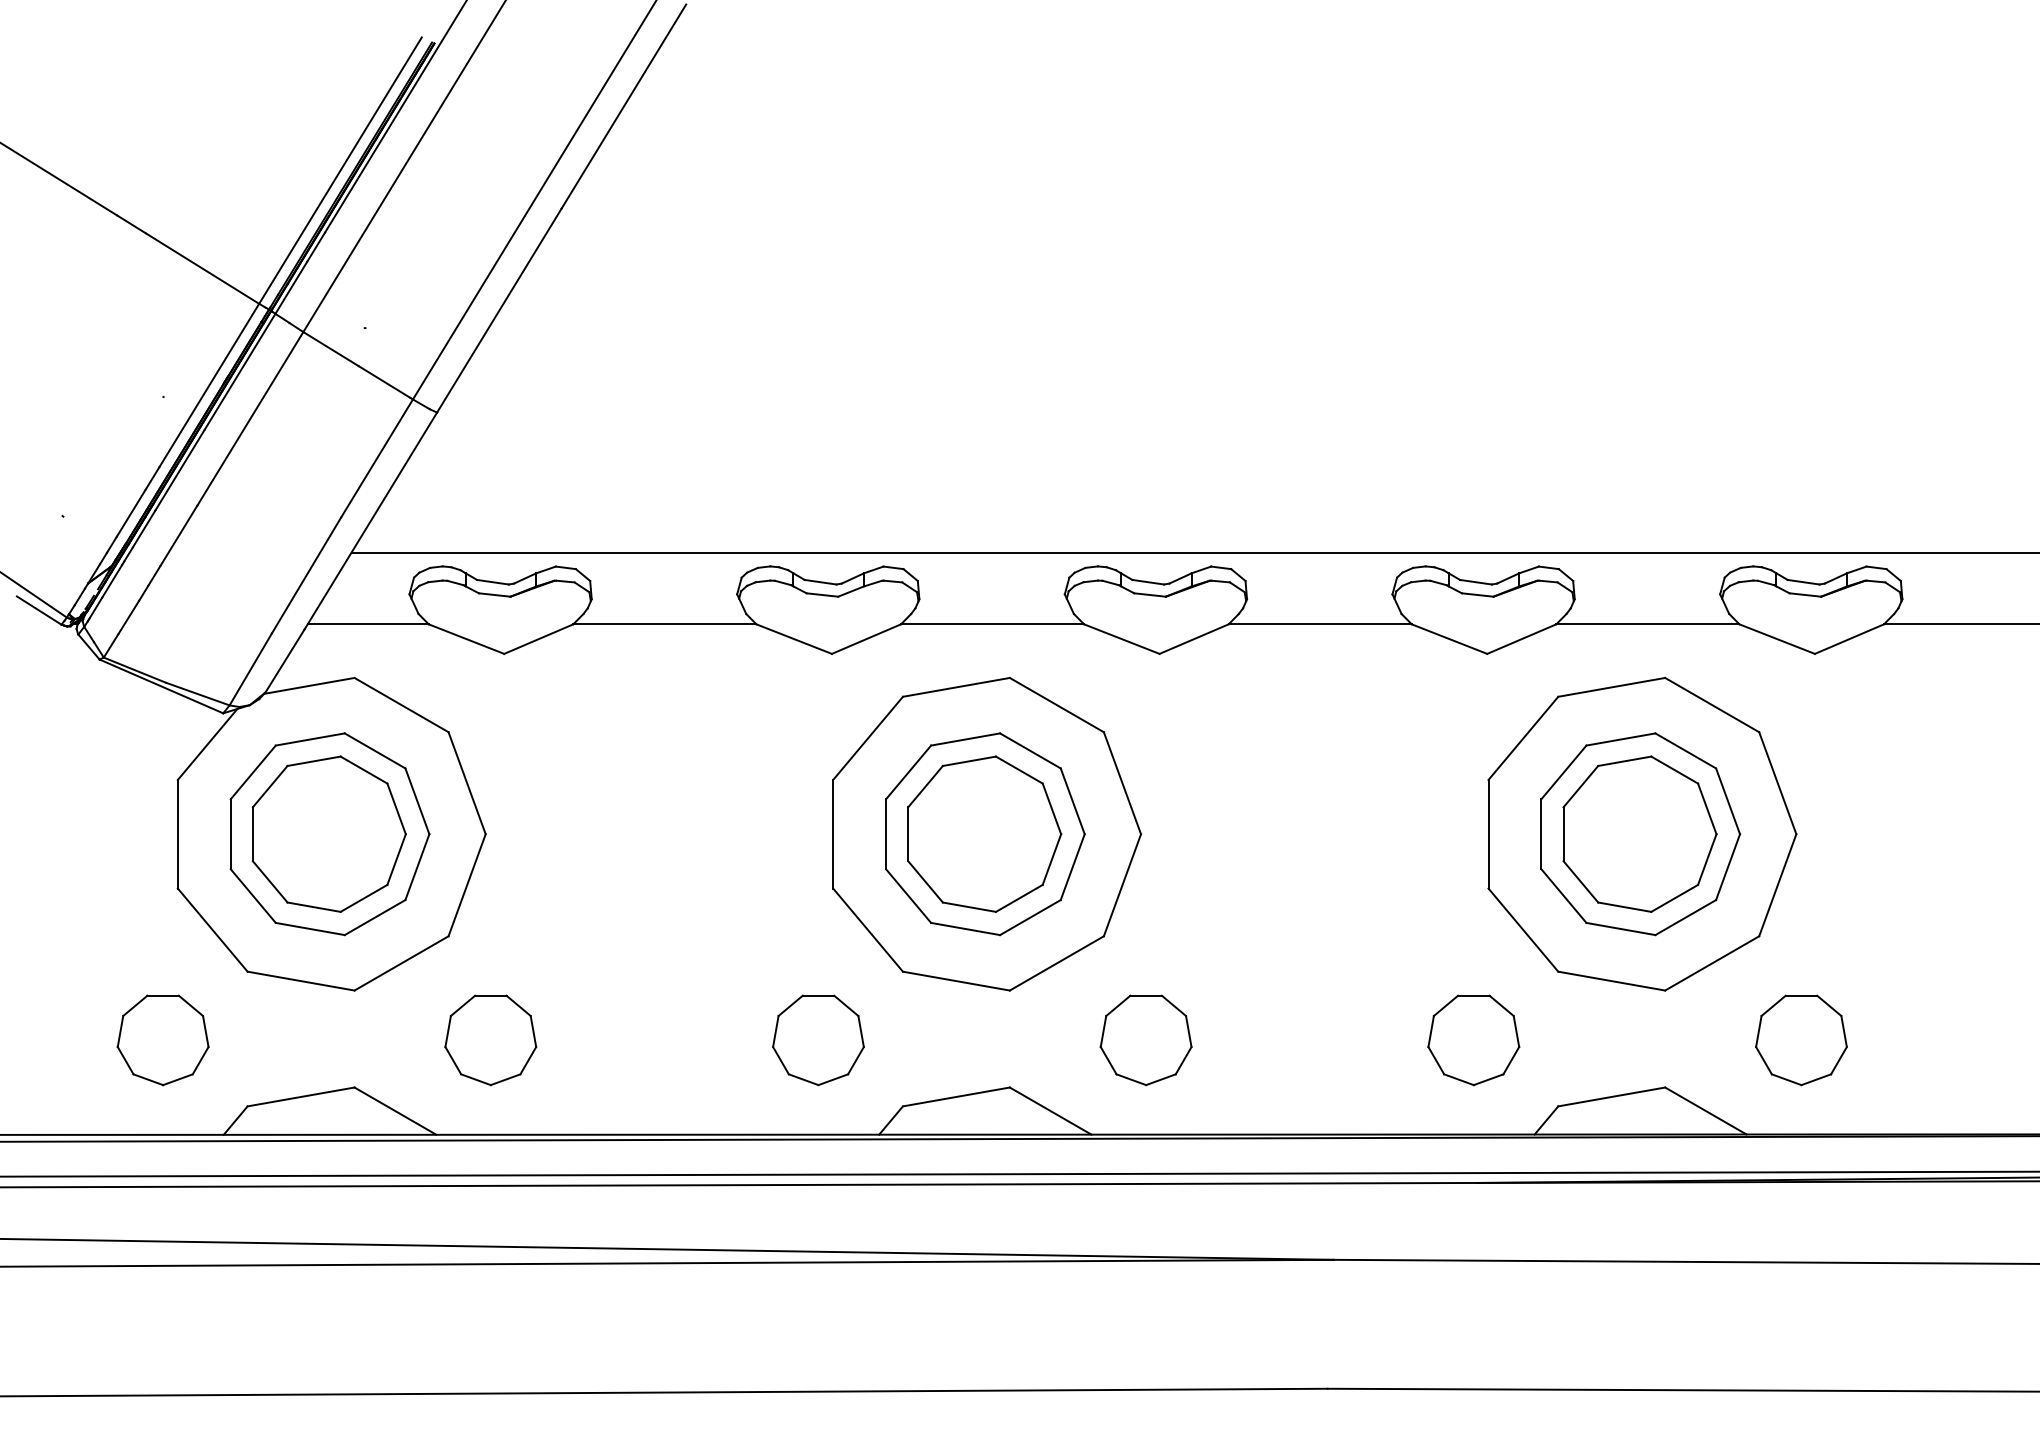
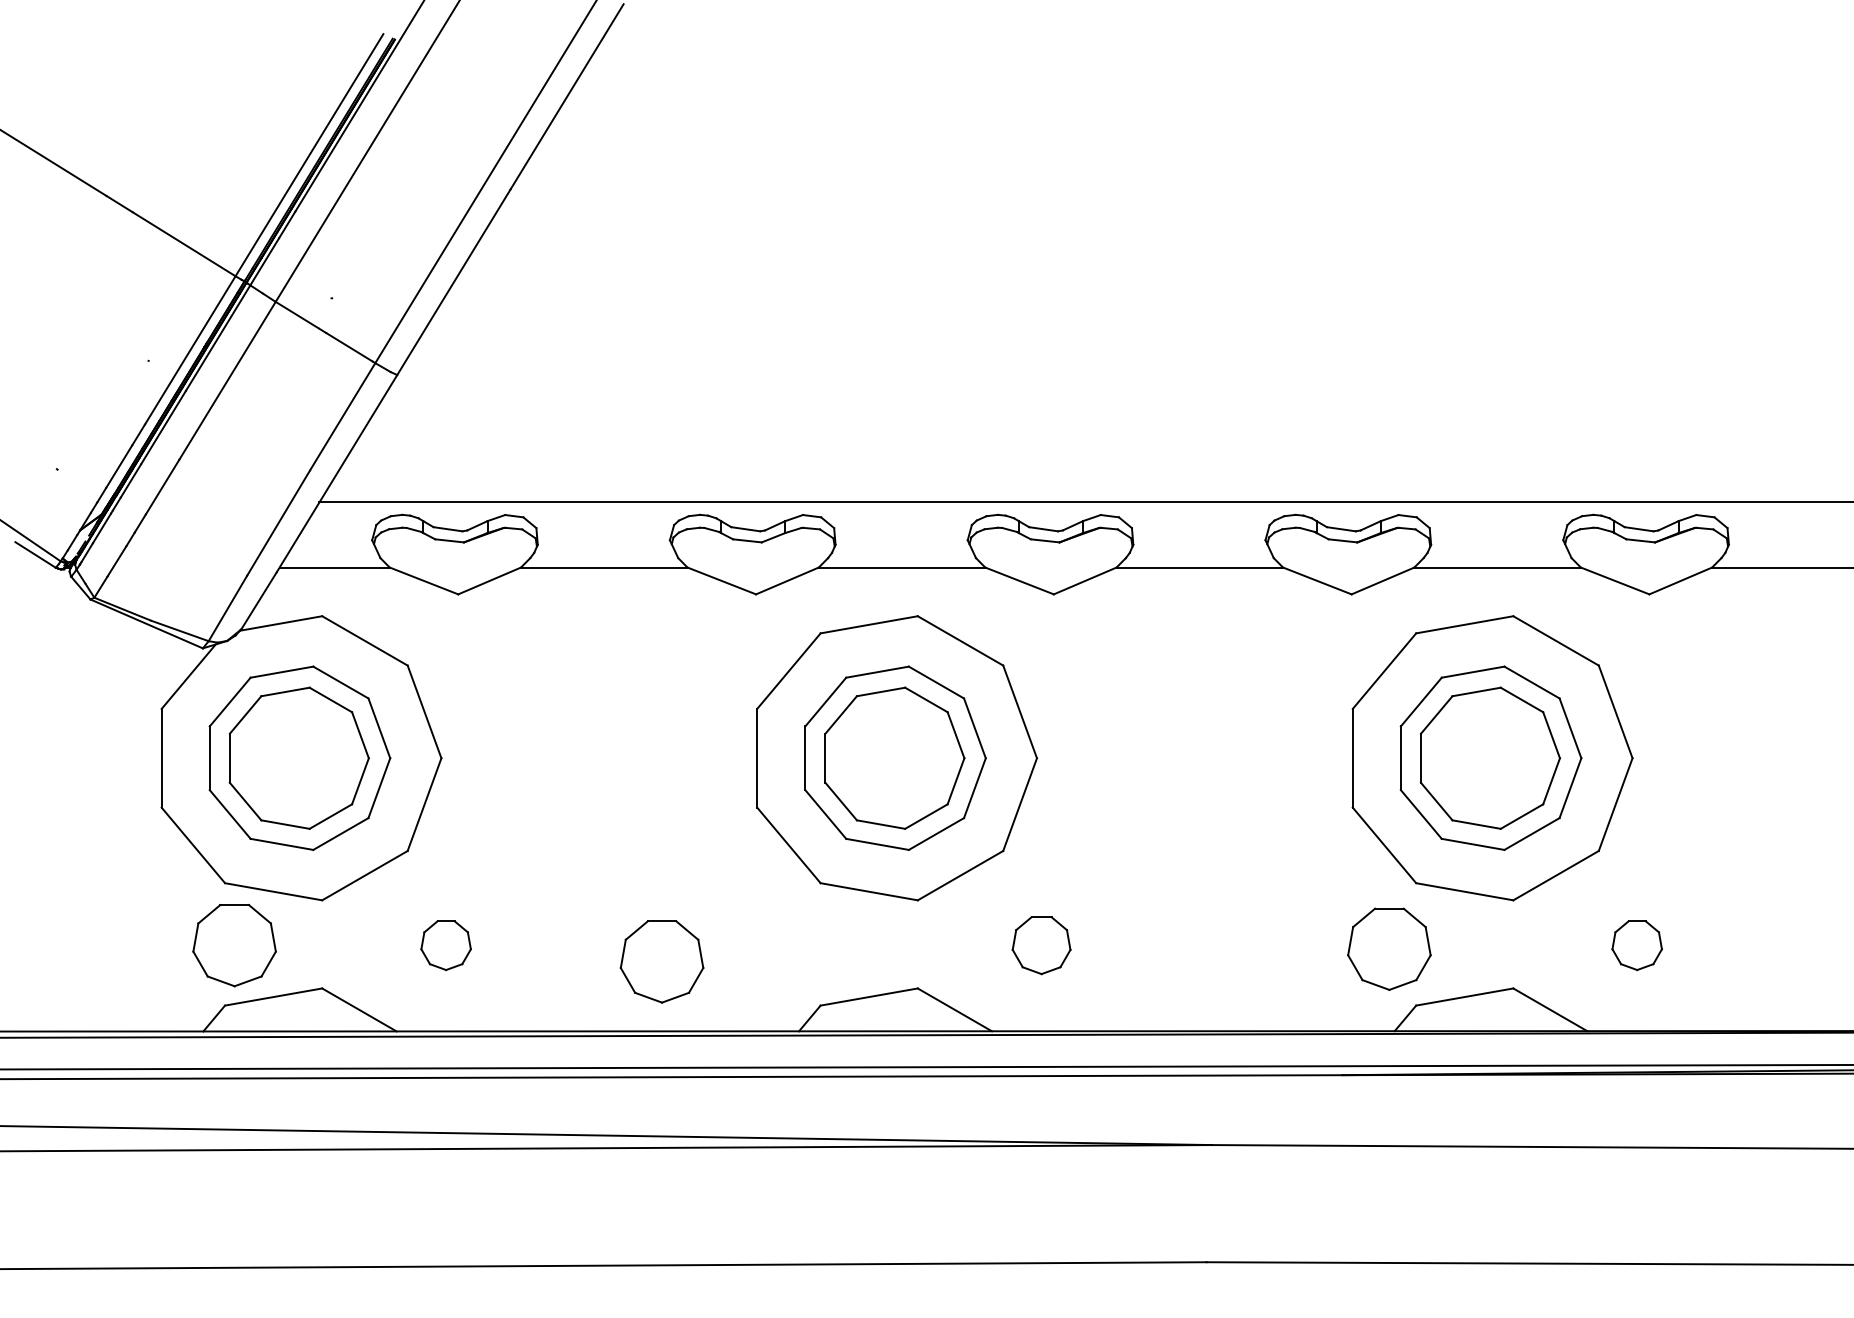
part: (162, 1040) -> (234, 945), moved
part: (490, 1040) -> (445, 945), size x0.6
part: (818, 1040) -> (662, 962), moved
part: (1145, 1040) -> (1041, 945), size x0.7
part: (1473, 1040) -> (1389, 949), moved
part: (1801, 1040) -> (1637, 945), size x0.6

